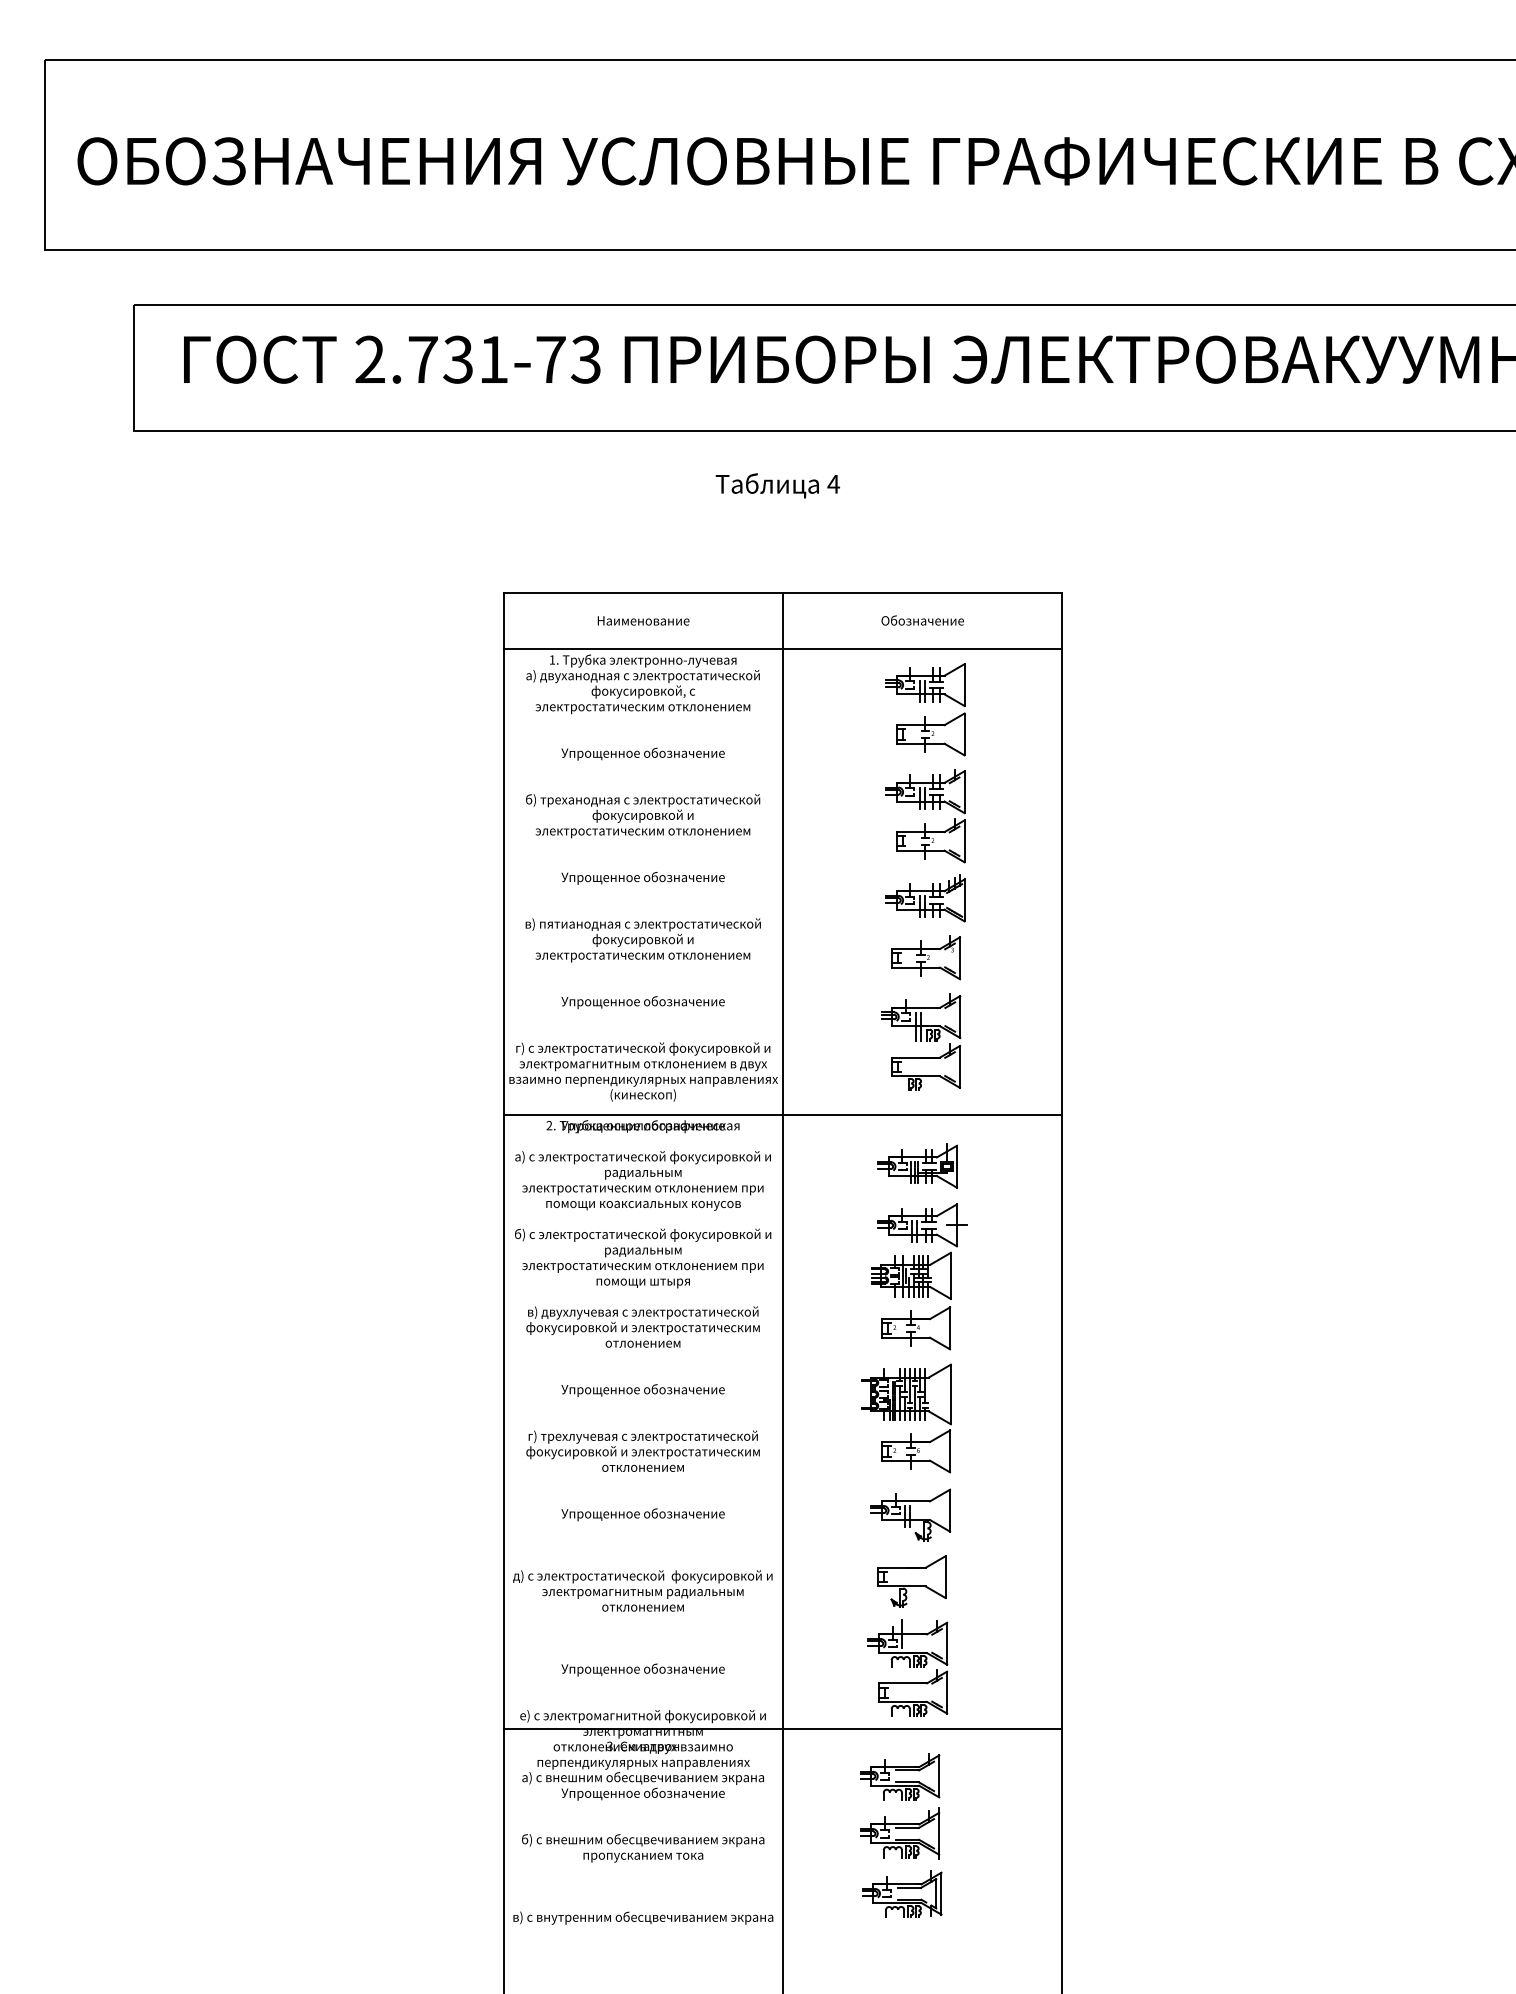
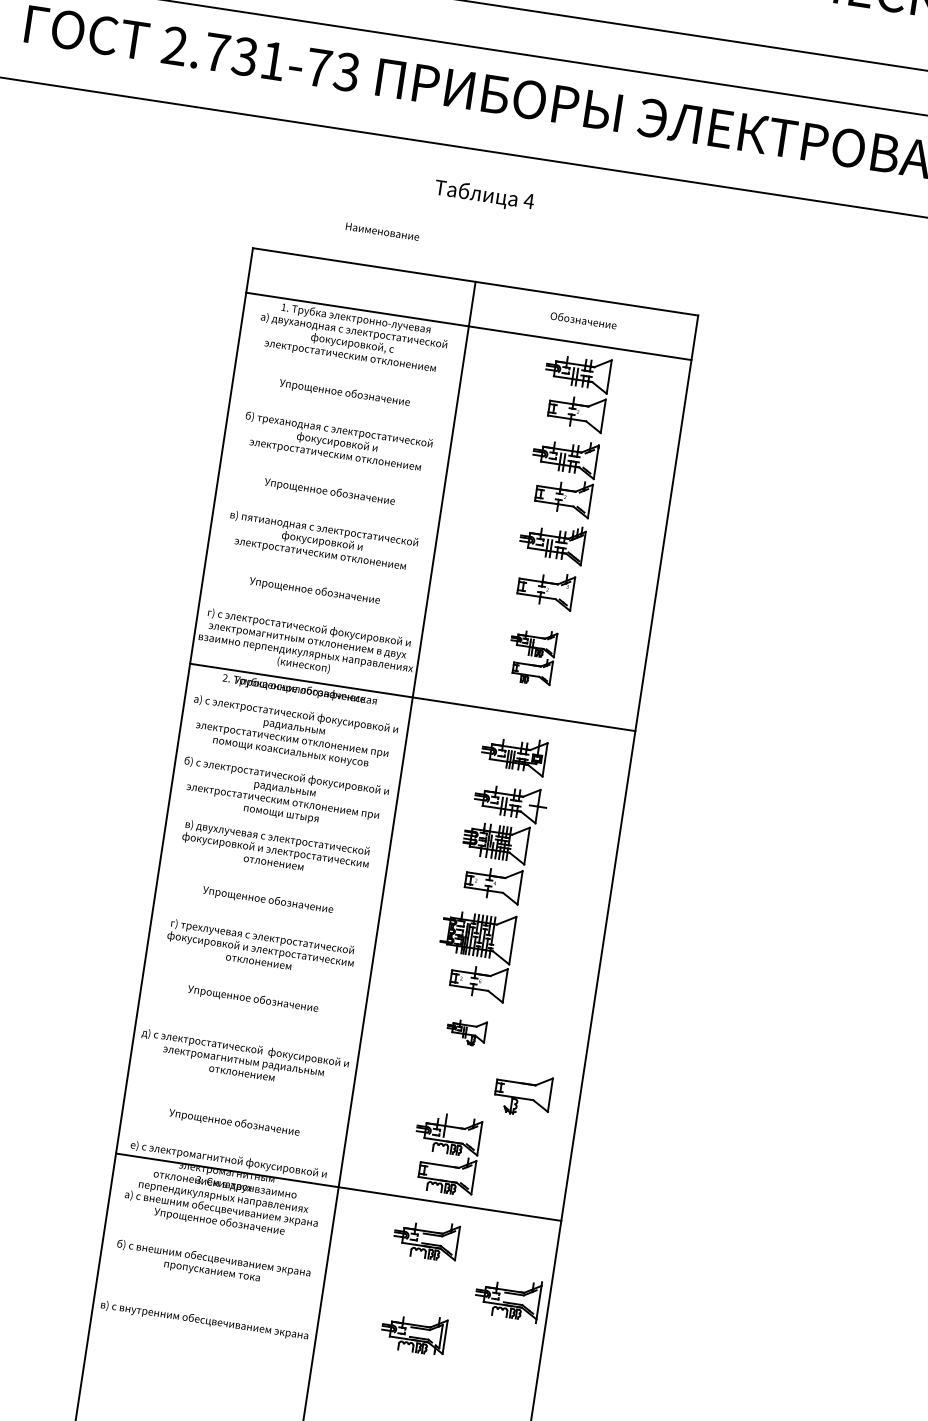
text: (643, 620) -> (382, 231), moved
part: (921, 1041) -> (531, 655), size x0.7
part: (910, 1514) -> (466, 1031), size x0.6
part: (911, 1581) -> (522, 1094), moved
part: (900, 1833) -> (508, 1297), moved

